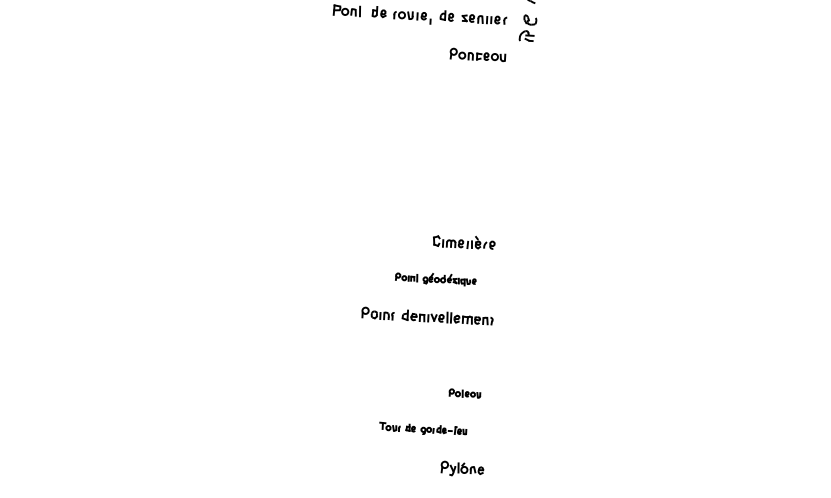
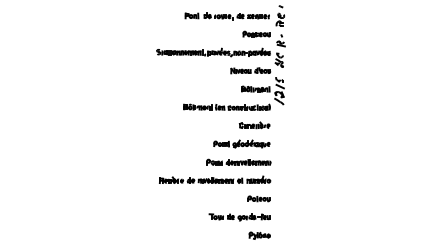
part: (420, 130) -> (230, 72), added
part: (435, 277) -> (241, 143), size x1.43
part: (377, 349) -> (215, 179), added
part: (464, 392) -> (258, 198), size x1.43
part: (422, 429) -> (239, 217), size x1.43

